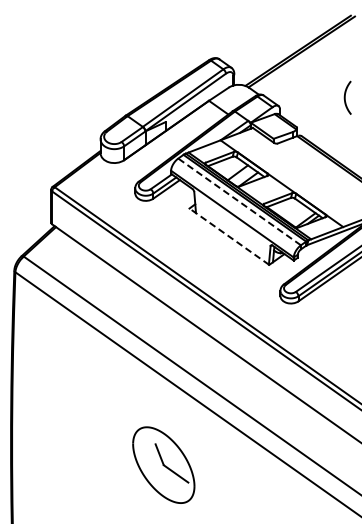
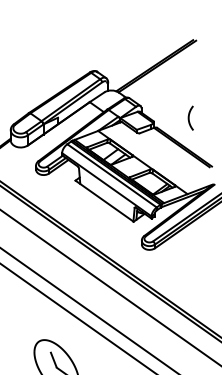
curve: (345, 97) -> (189, 117), moved
line: (239, 201) -> (111, 175), dashed -> solid
line: (229, 236) -> (104, 201), dashed -> solid

